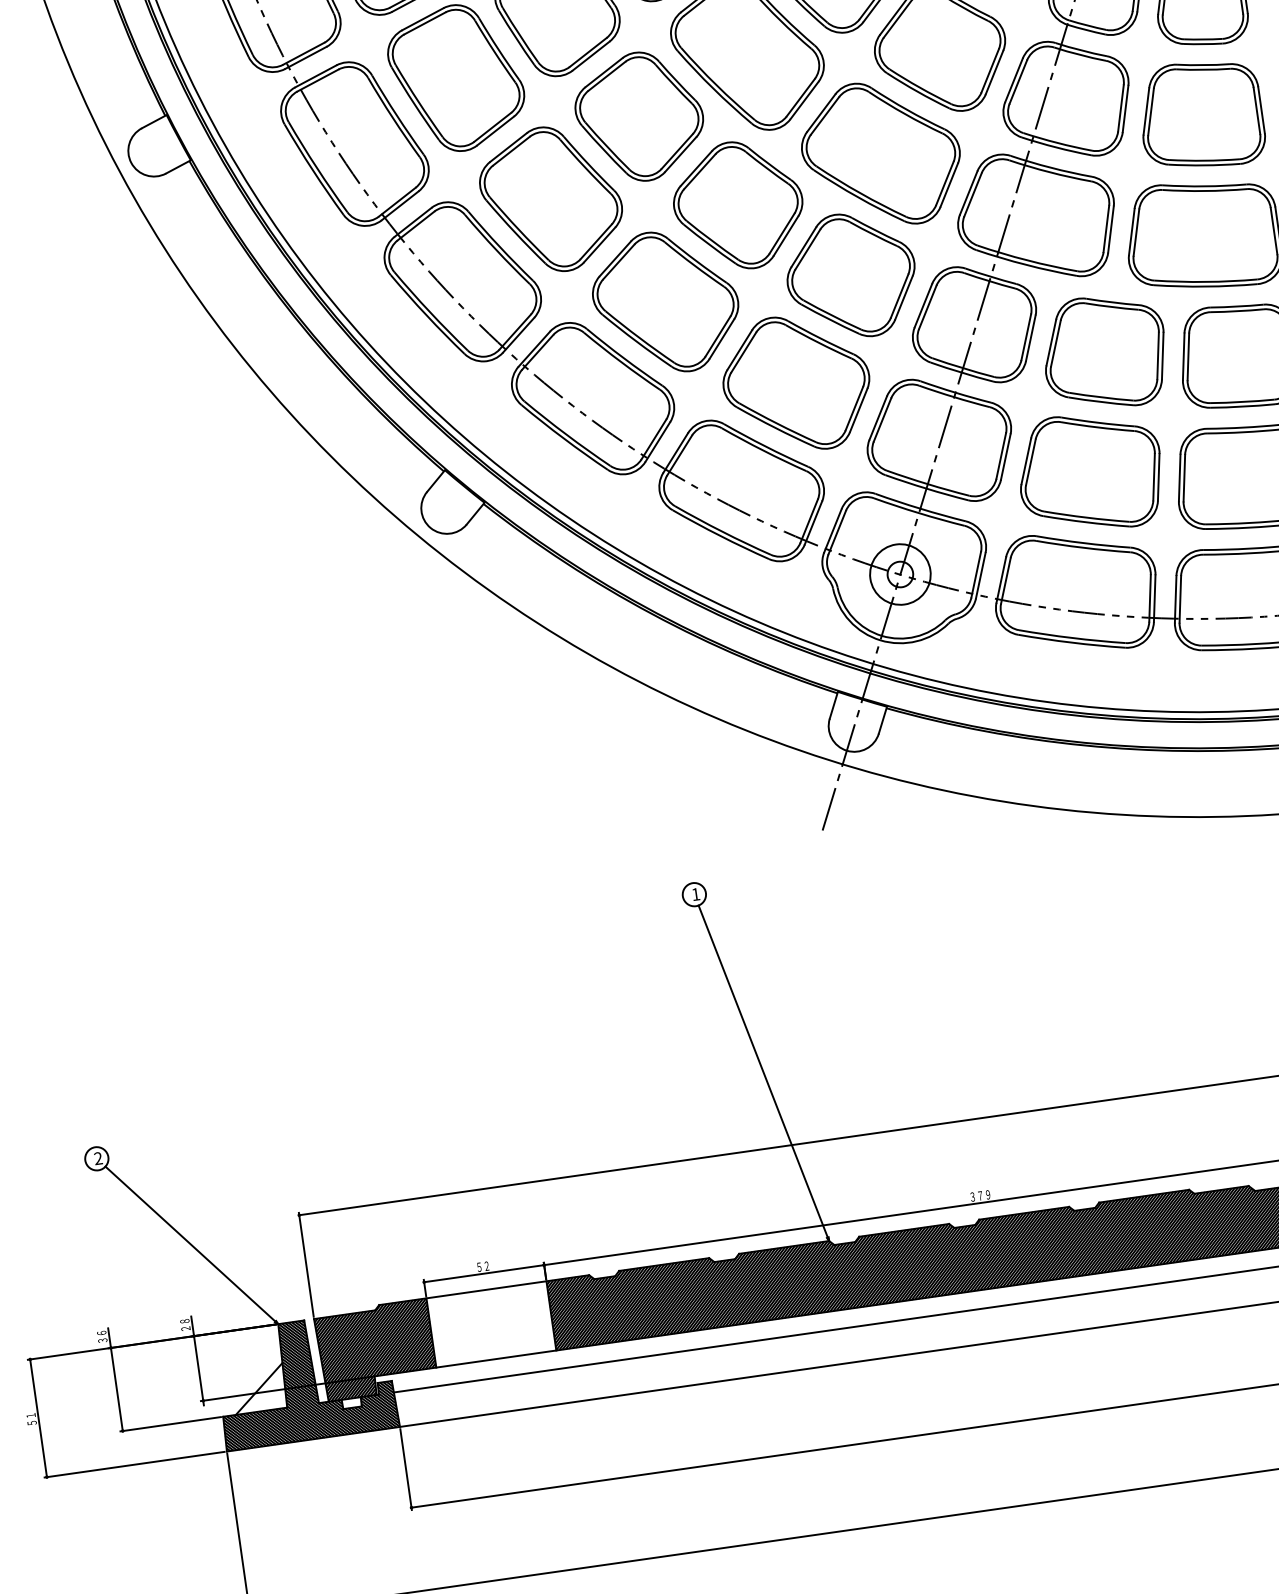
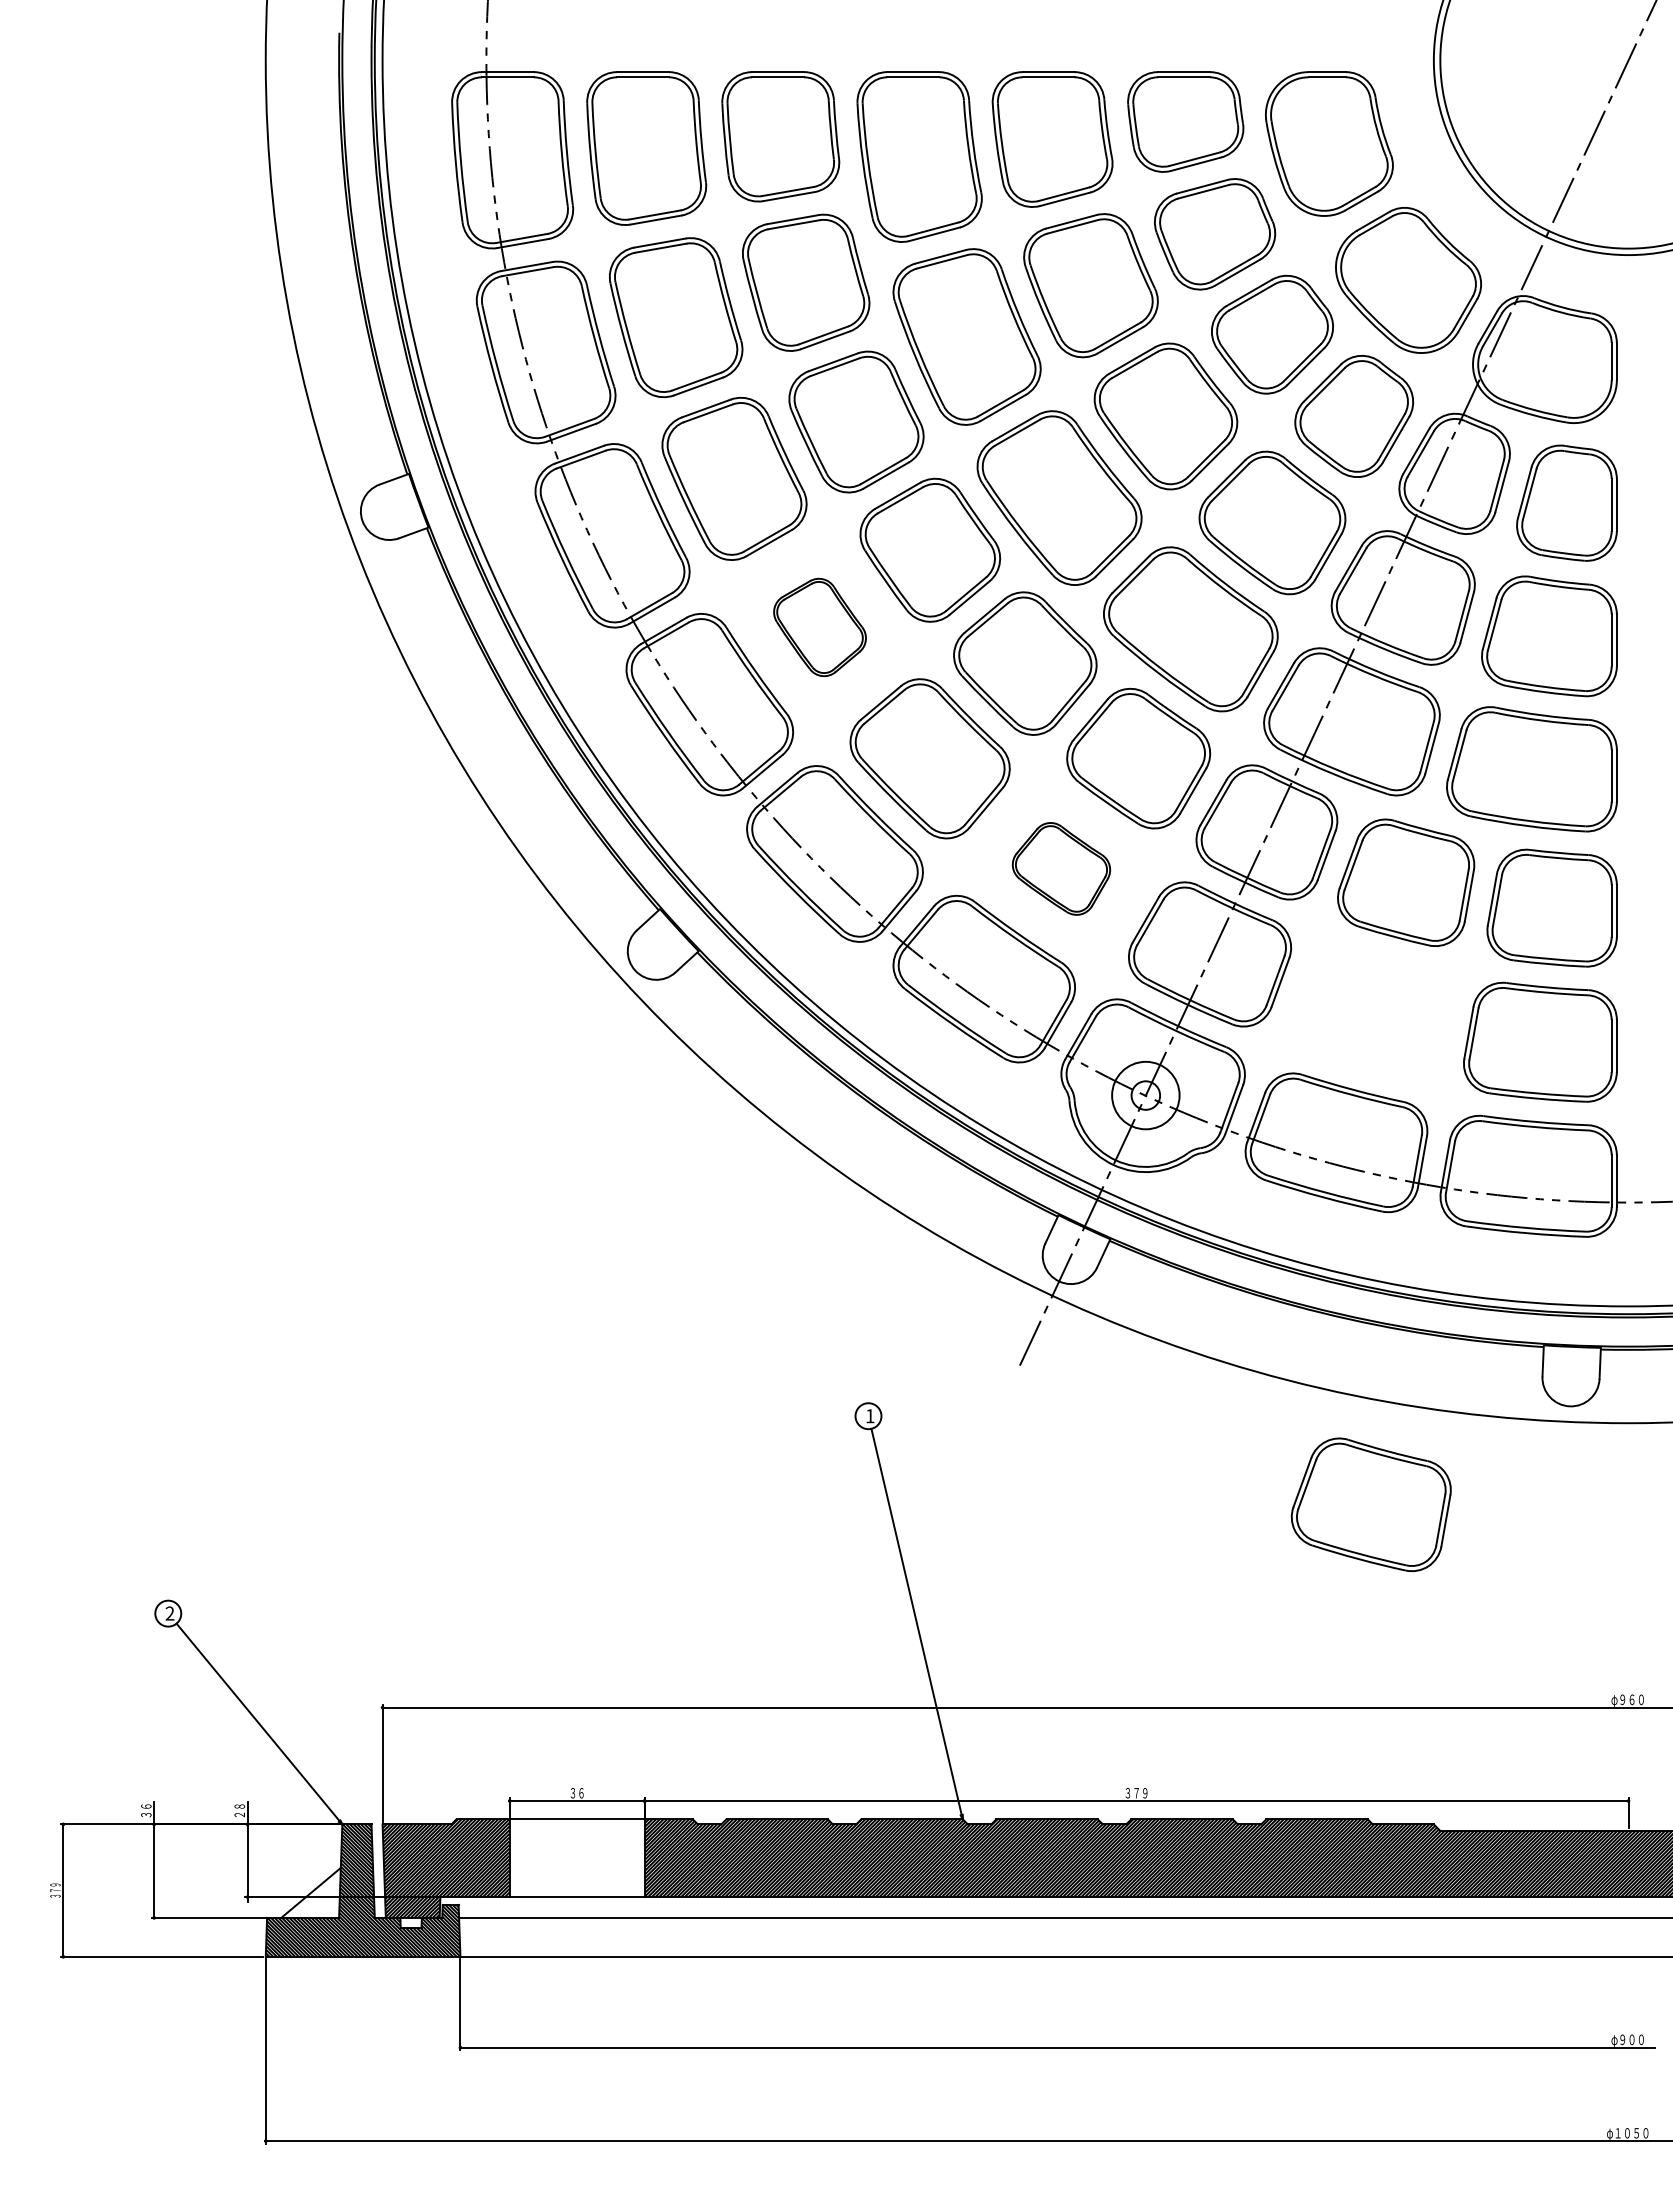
part: (551, 199) -> (819, 627), size x0.6
part: (796, 383) -> (1061, 868), size x0.6
part: (1089, 472) -> (1370, 1504), moved
text: (483, 1266) -> (577, 1793), ５２ -> ３６
text: (31, 1419) -> (55, 1890), ５１ -> ３７９

